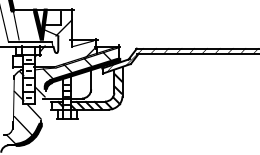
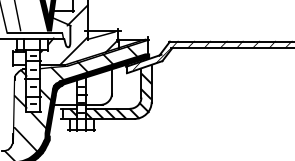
fill: (60, 55) -> (73, 50), added
fill: (42, 105) -> (50, 113), added

